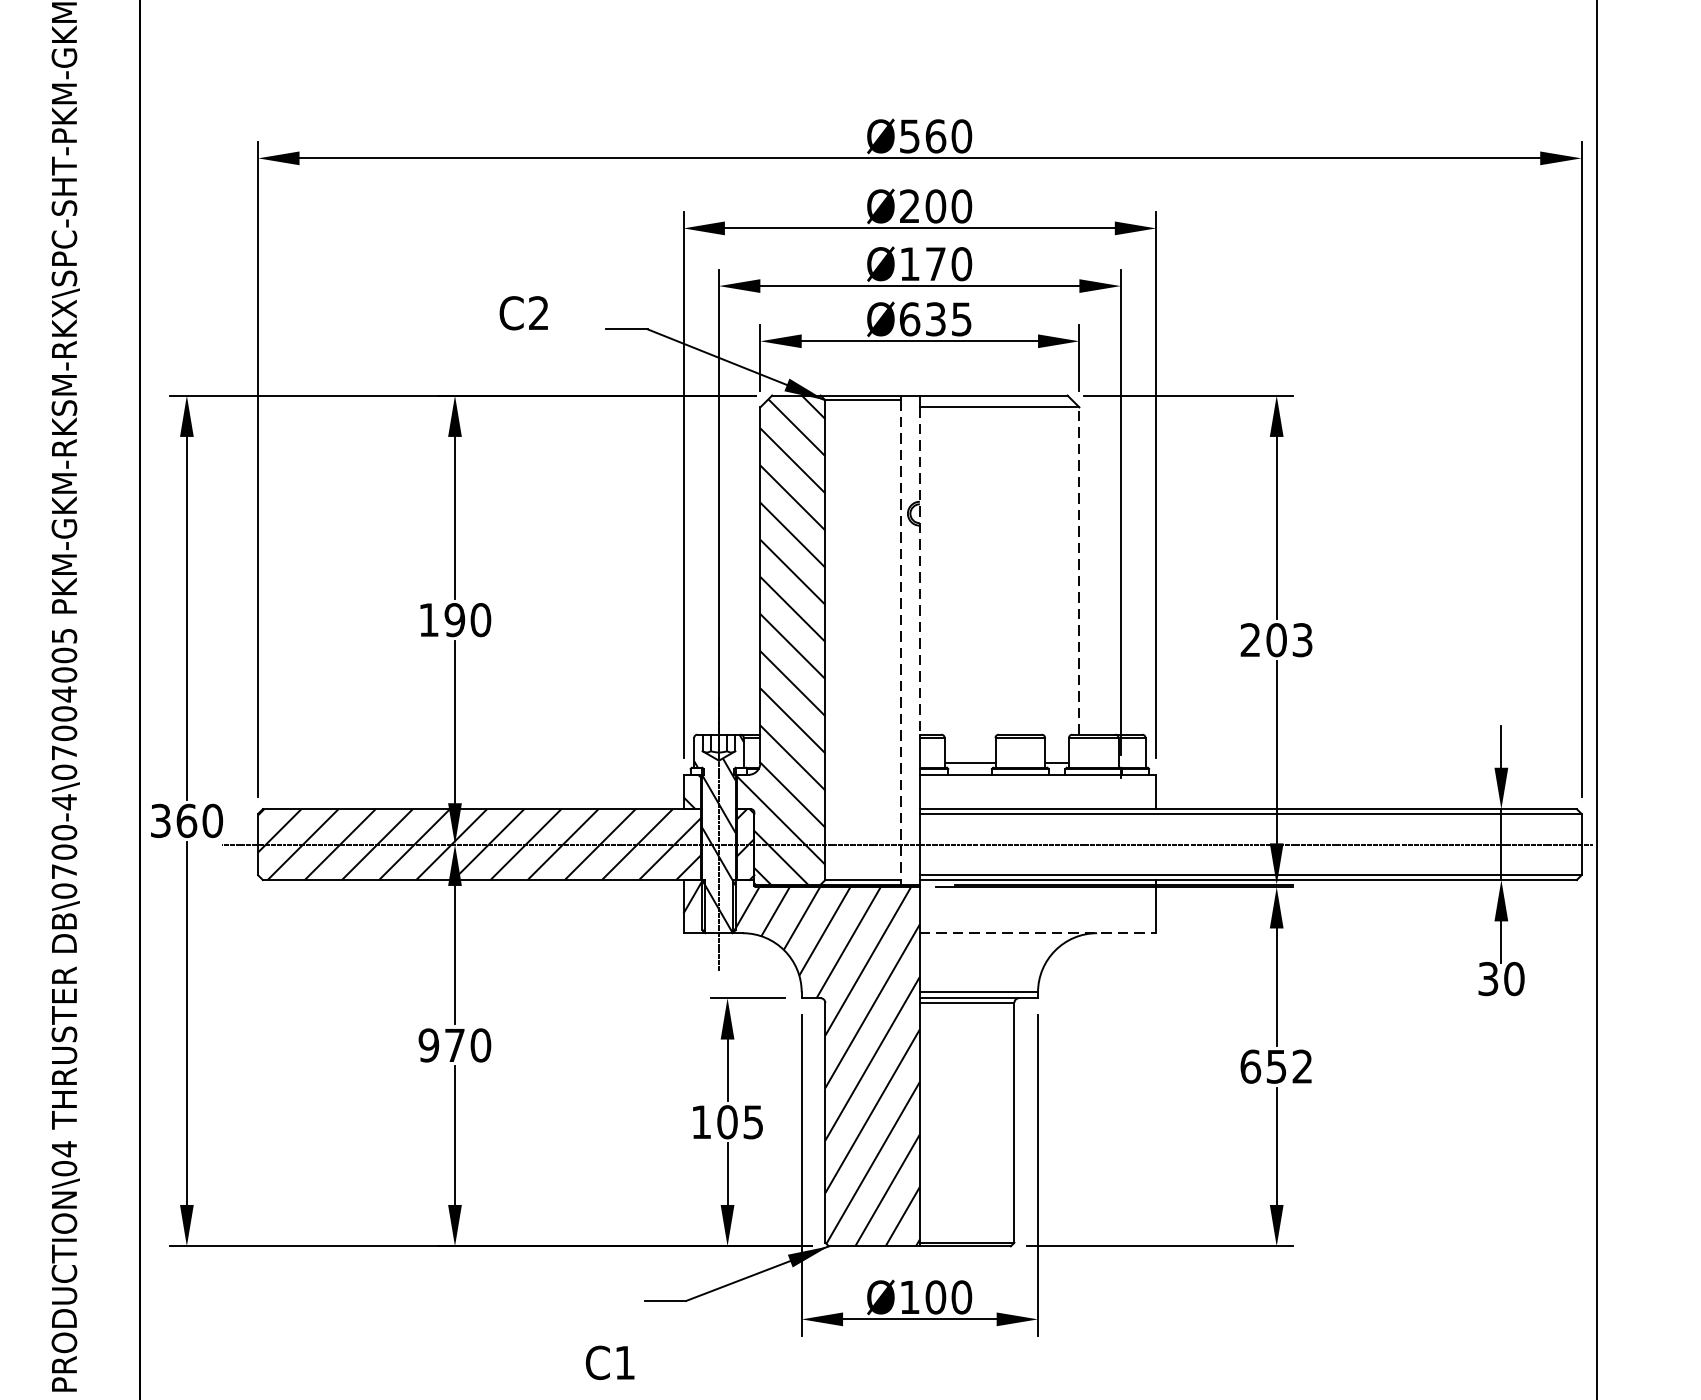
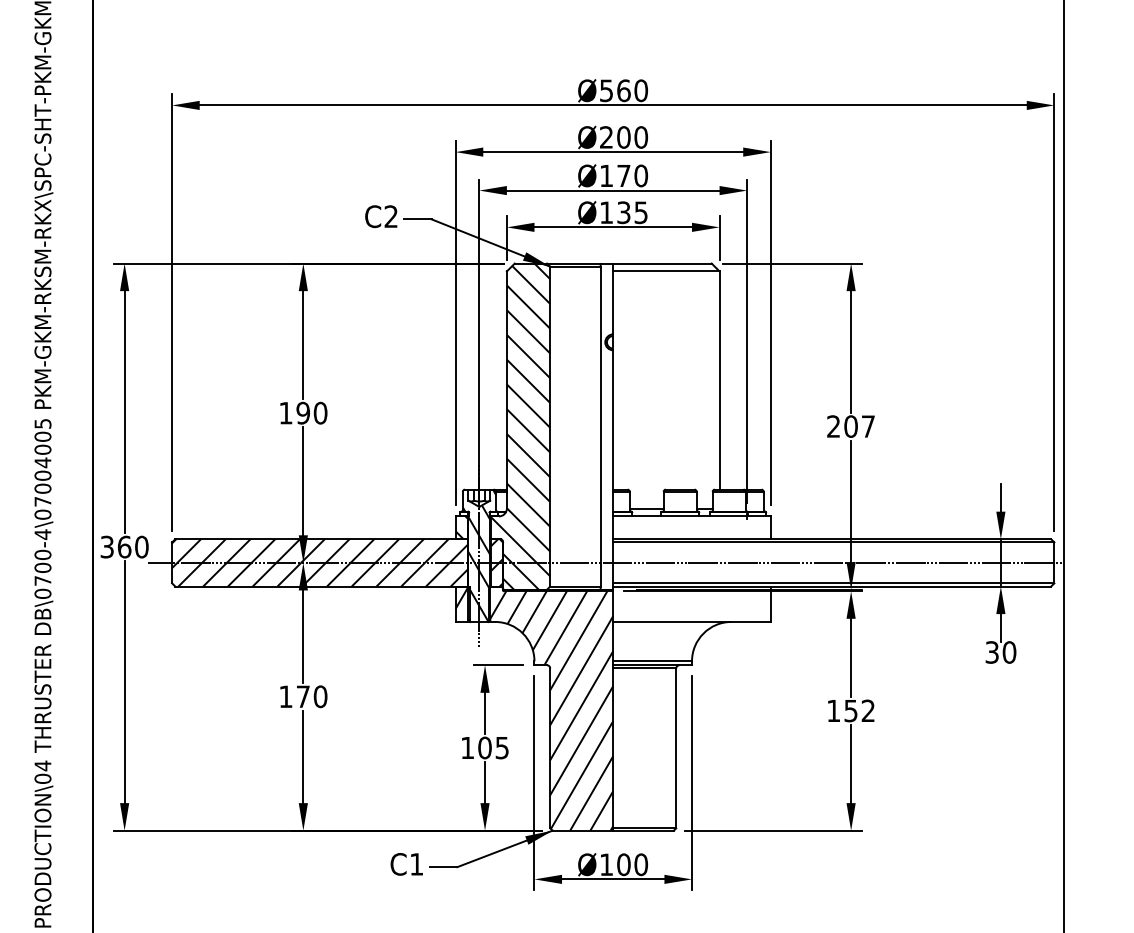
text: (524, 312) -> (381, 216), moved
text: (909, 318) -> (606, 212), Ø635 -> Ø135
line: (1079, 570) -> (719, 380), dashed -> solid
line: (920, 572) -> (613, 381), dashed -> solid
line: (900, 639) -> (600, 426), dashed -> solid
text: (1301, 639) -> (867, 426), 203 -> 207
line: (1038, 932) -> (692, 621), dashed -> solid
text: (428, 1045) -> (285, 696), 970 -> 170
text: (1250, 1066) -> (833, 710), 652 -> 152
text: (609, 1363) -> (406, 864), moved

